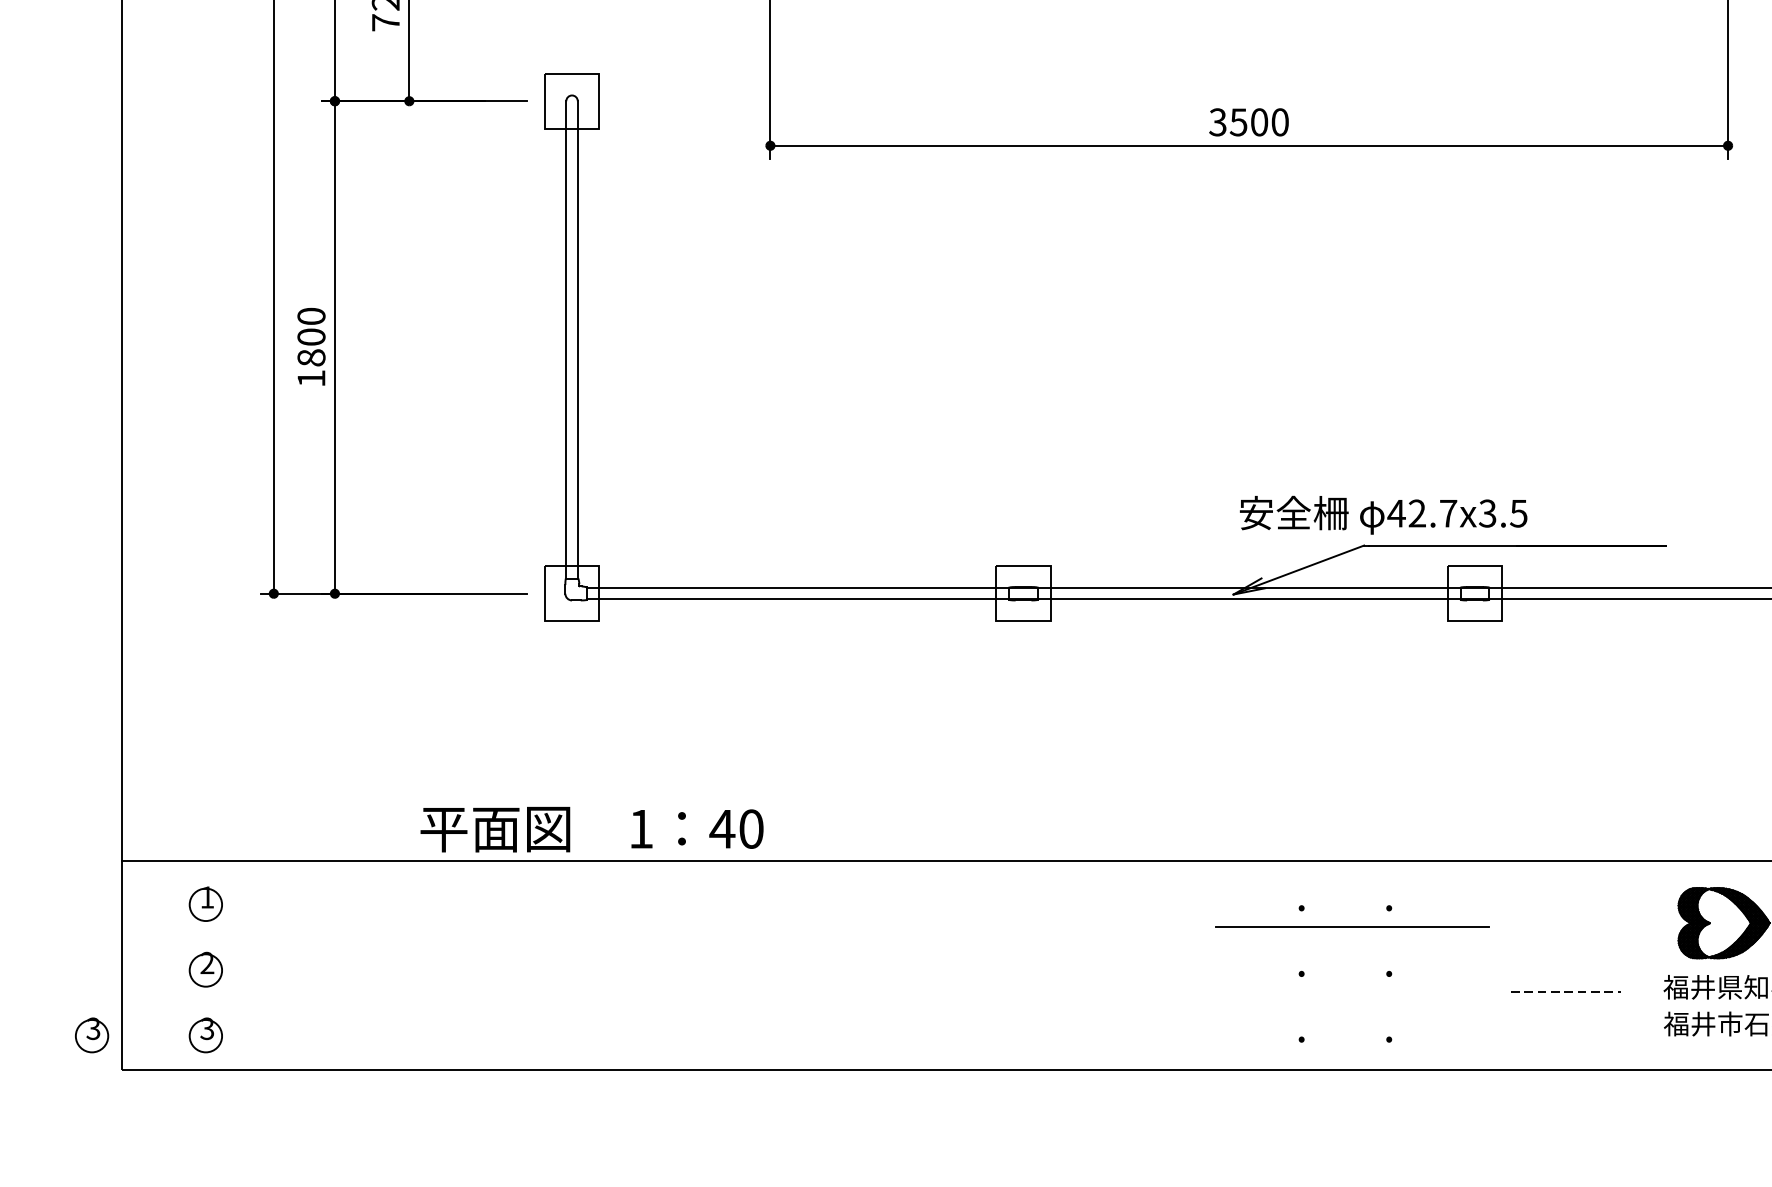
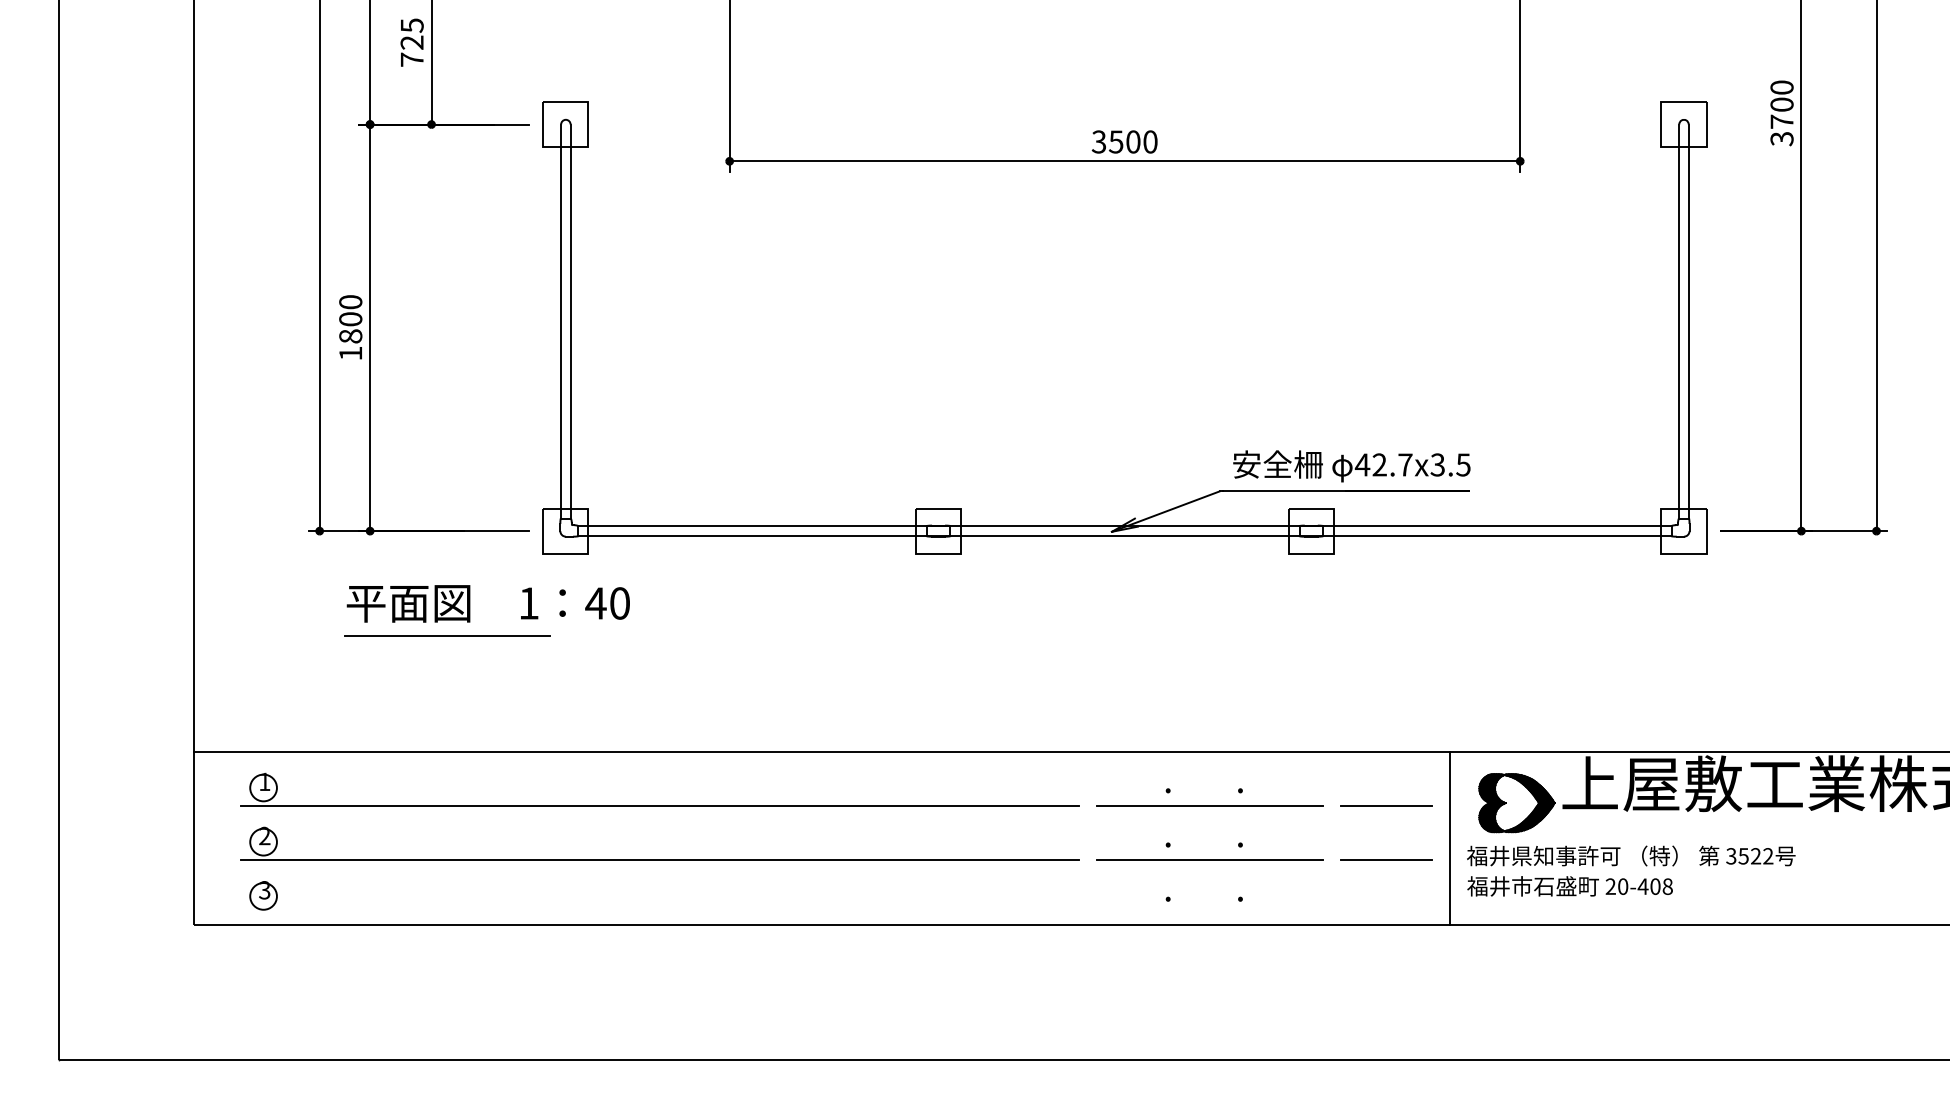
text: (1383, 515) -> (1351, 466), moved
line: (428, 720) -> (447, 635), added
text: (590, 829) -> (487, 603), moved
line: (685, 927) -> (659, 806), added
line: (1566, 927) -> (1386, 806), added
line: (1642, 964) -> (1449, 837), added
line: (685, 992) -> (659, 860), added
line: (1352, 992) -> (1210, 860), added
line: (1566, 992) -> (1386, 860), dashed -> solid
part: (91, 1035) -> (169, 895), removed

